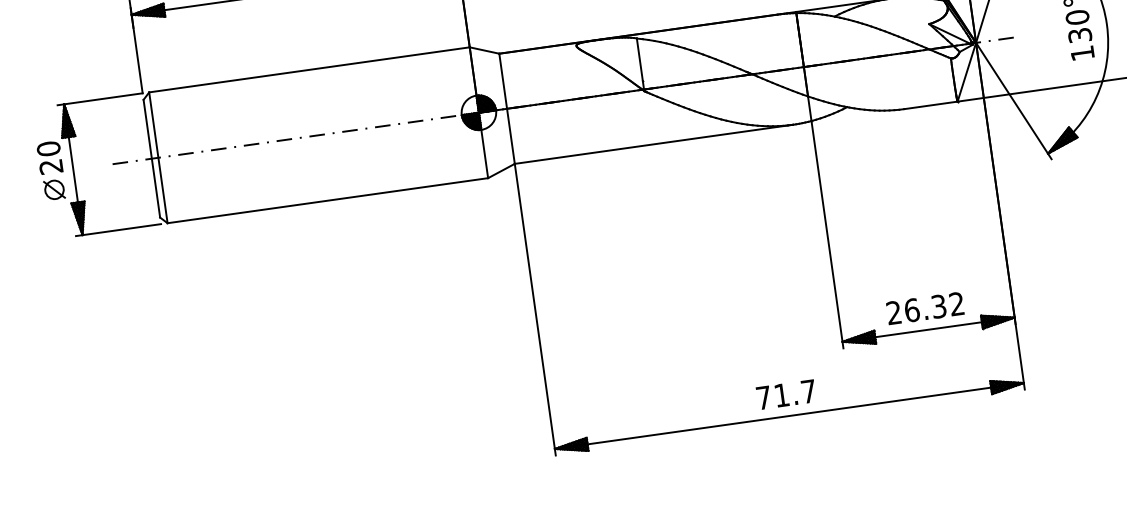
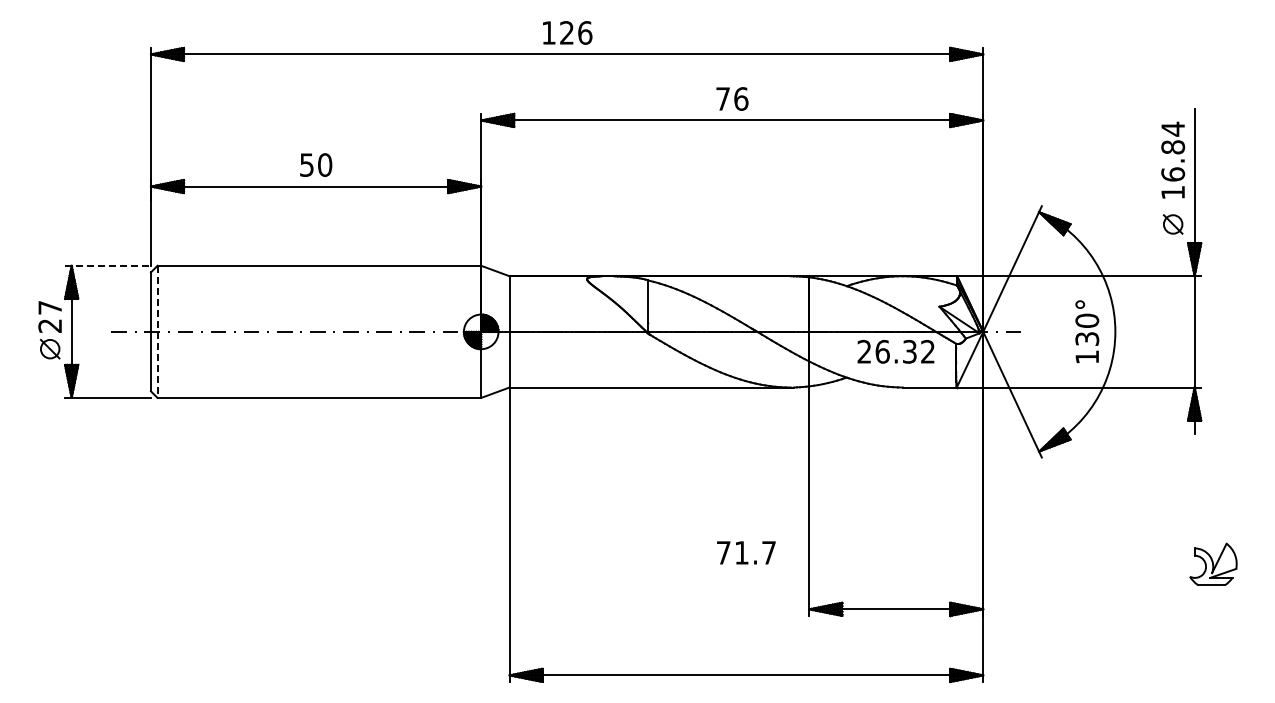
line: (100, 98) -> (108, 265), solid -> dashed
text: (48, 148) -> (50, 307), 20 -> 27
line: (158, 158) -> (157, 332), solid -> dashed
text: (924, 308) -> (895, 351), moved
text: (786, 394) -> (746, 552), moved

